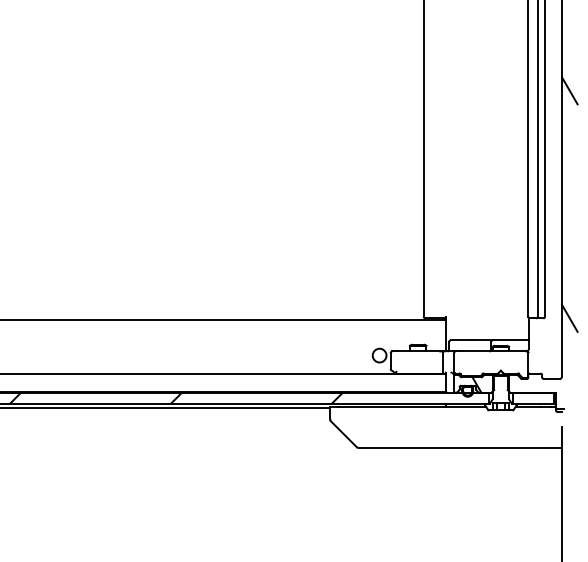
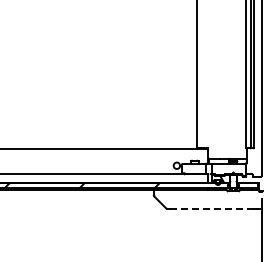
hatch: (569, 204) -> (265, 95), removed
line: (455, 447) -> (212, 208), solid -> dashed

